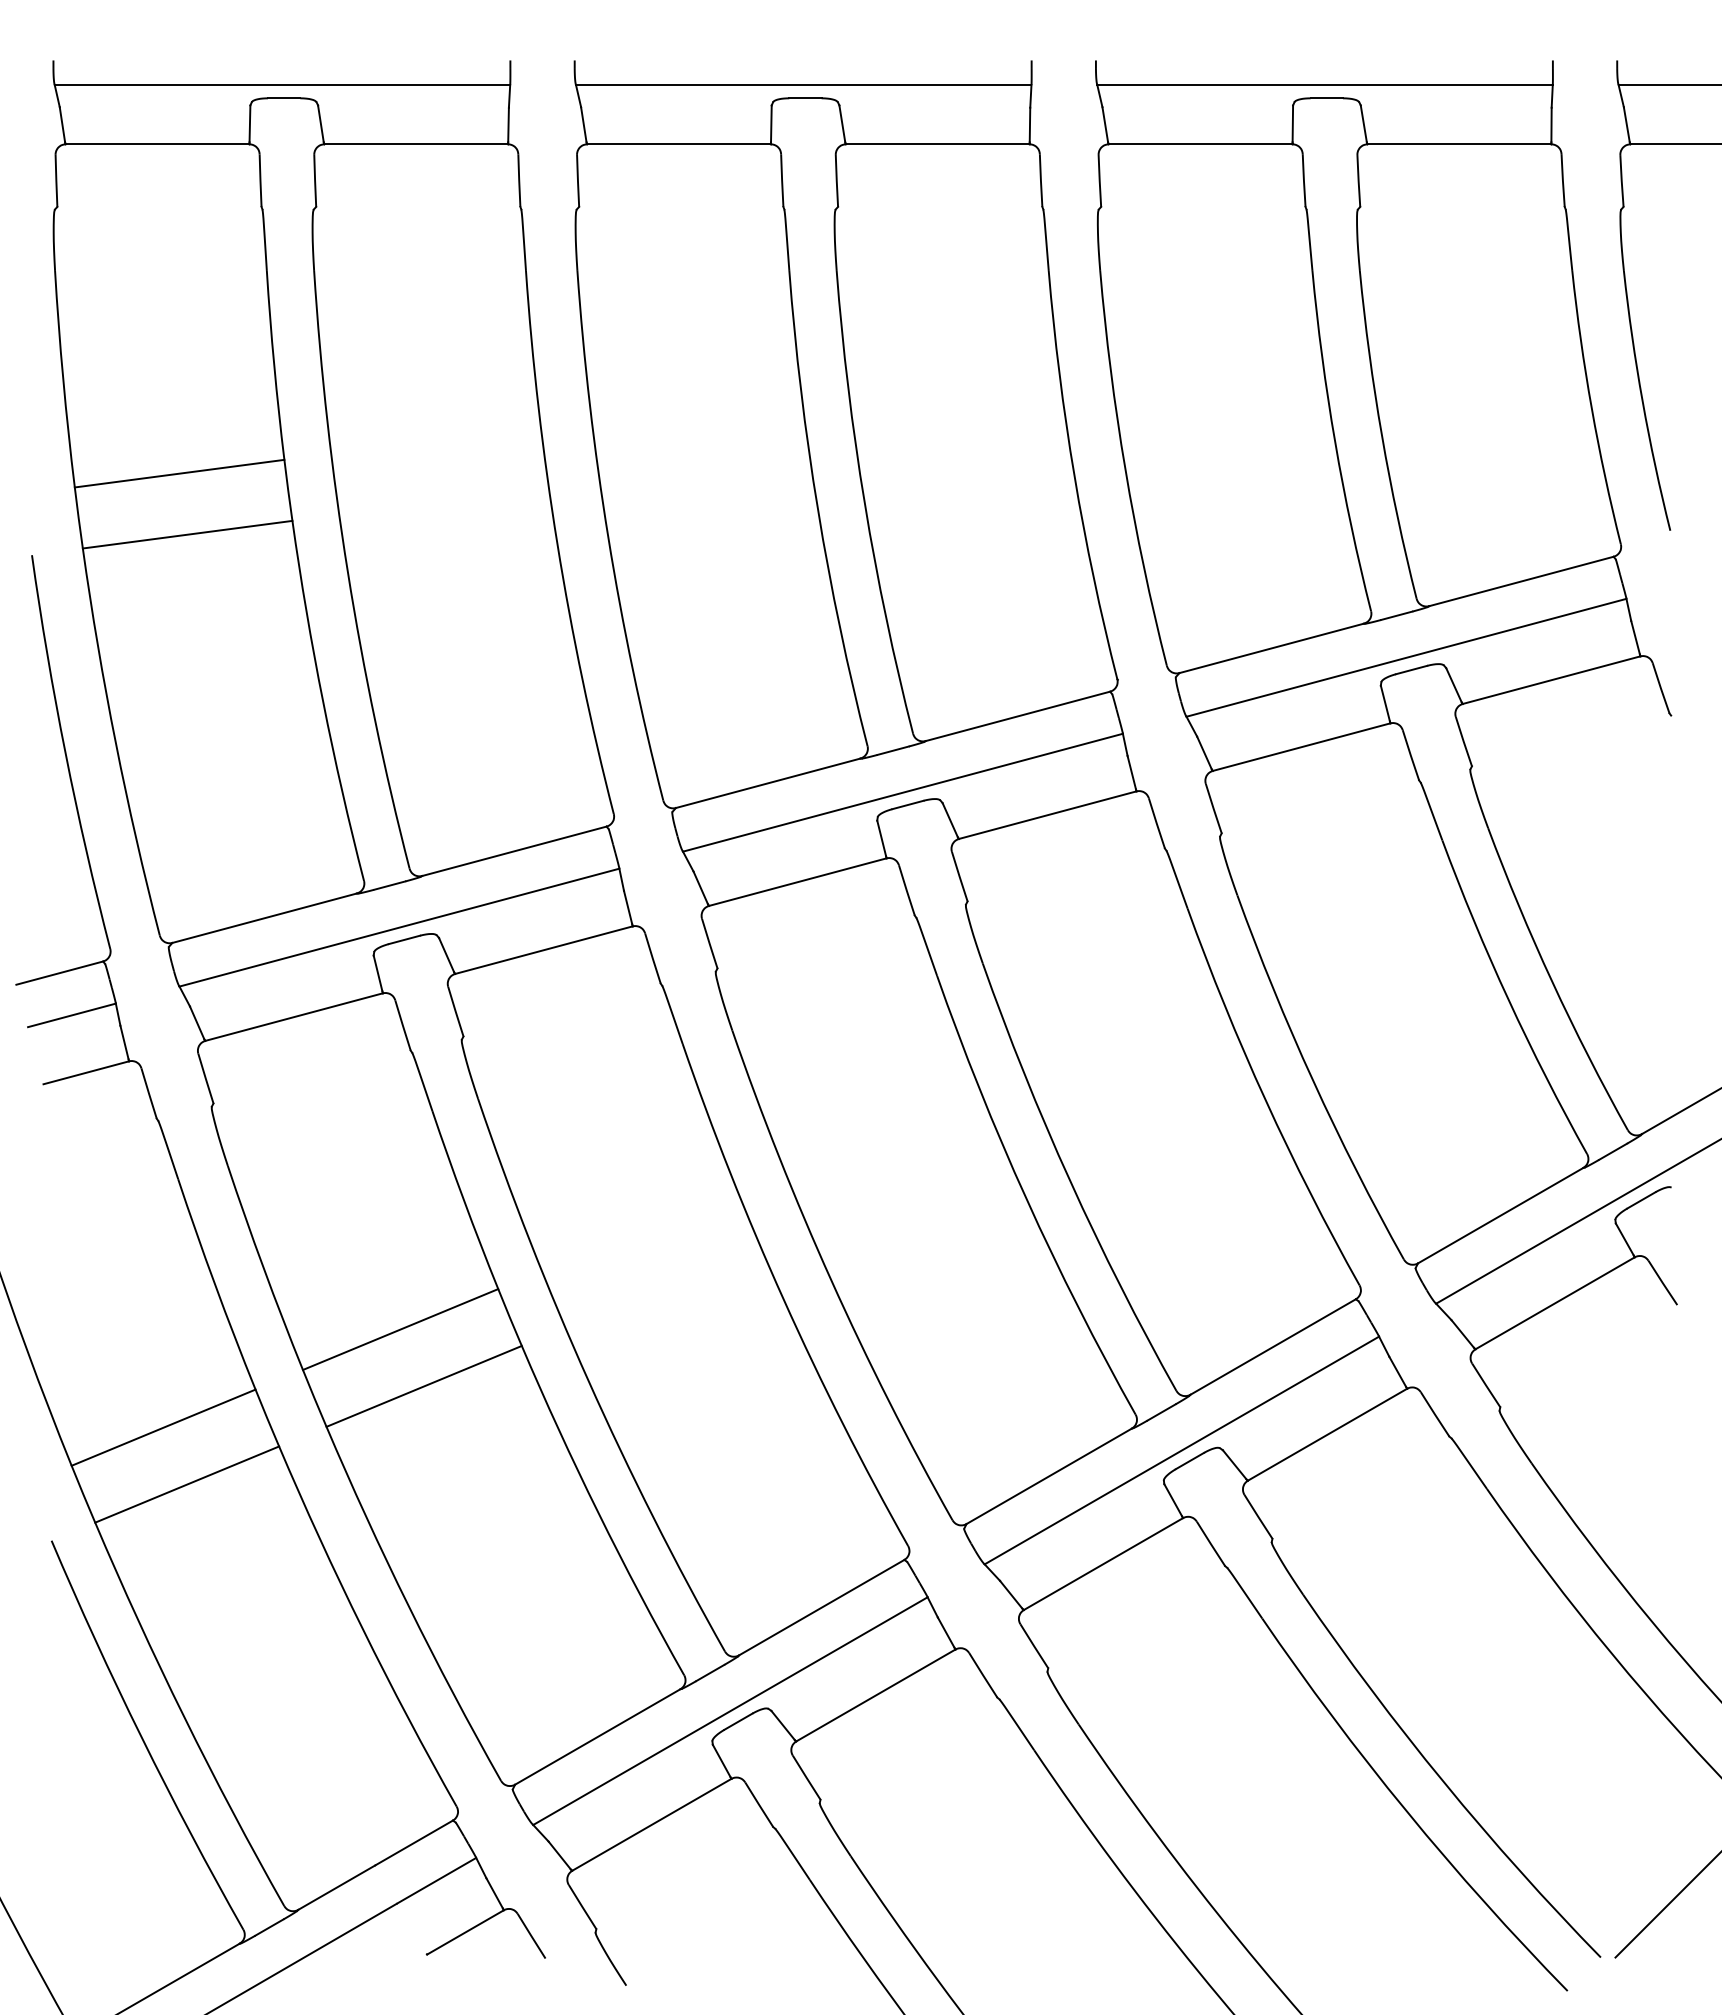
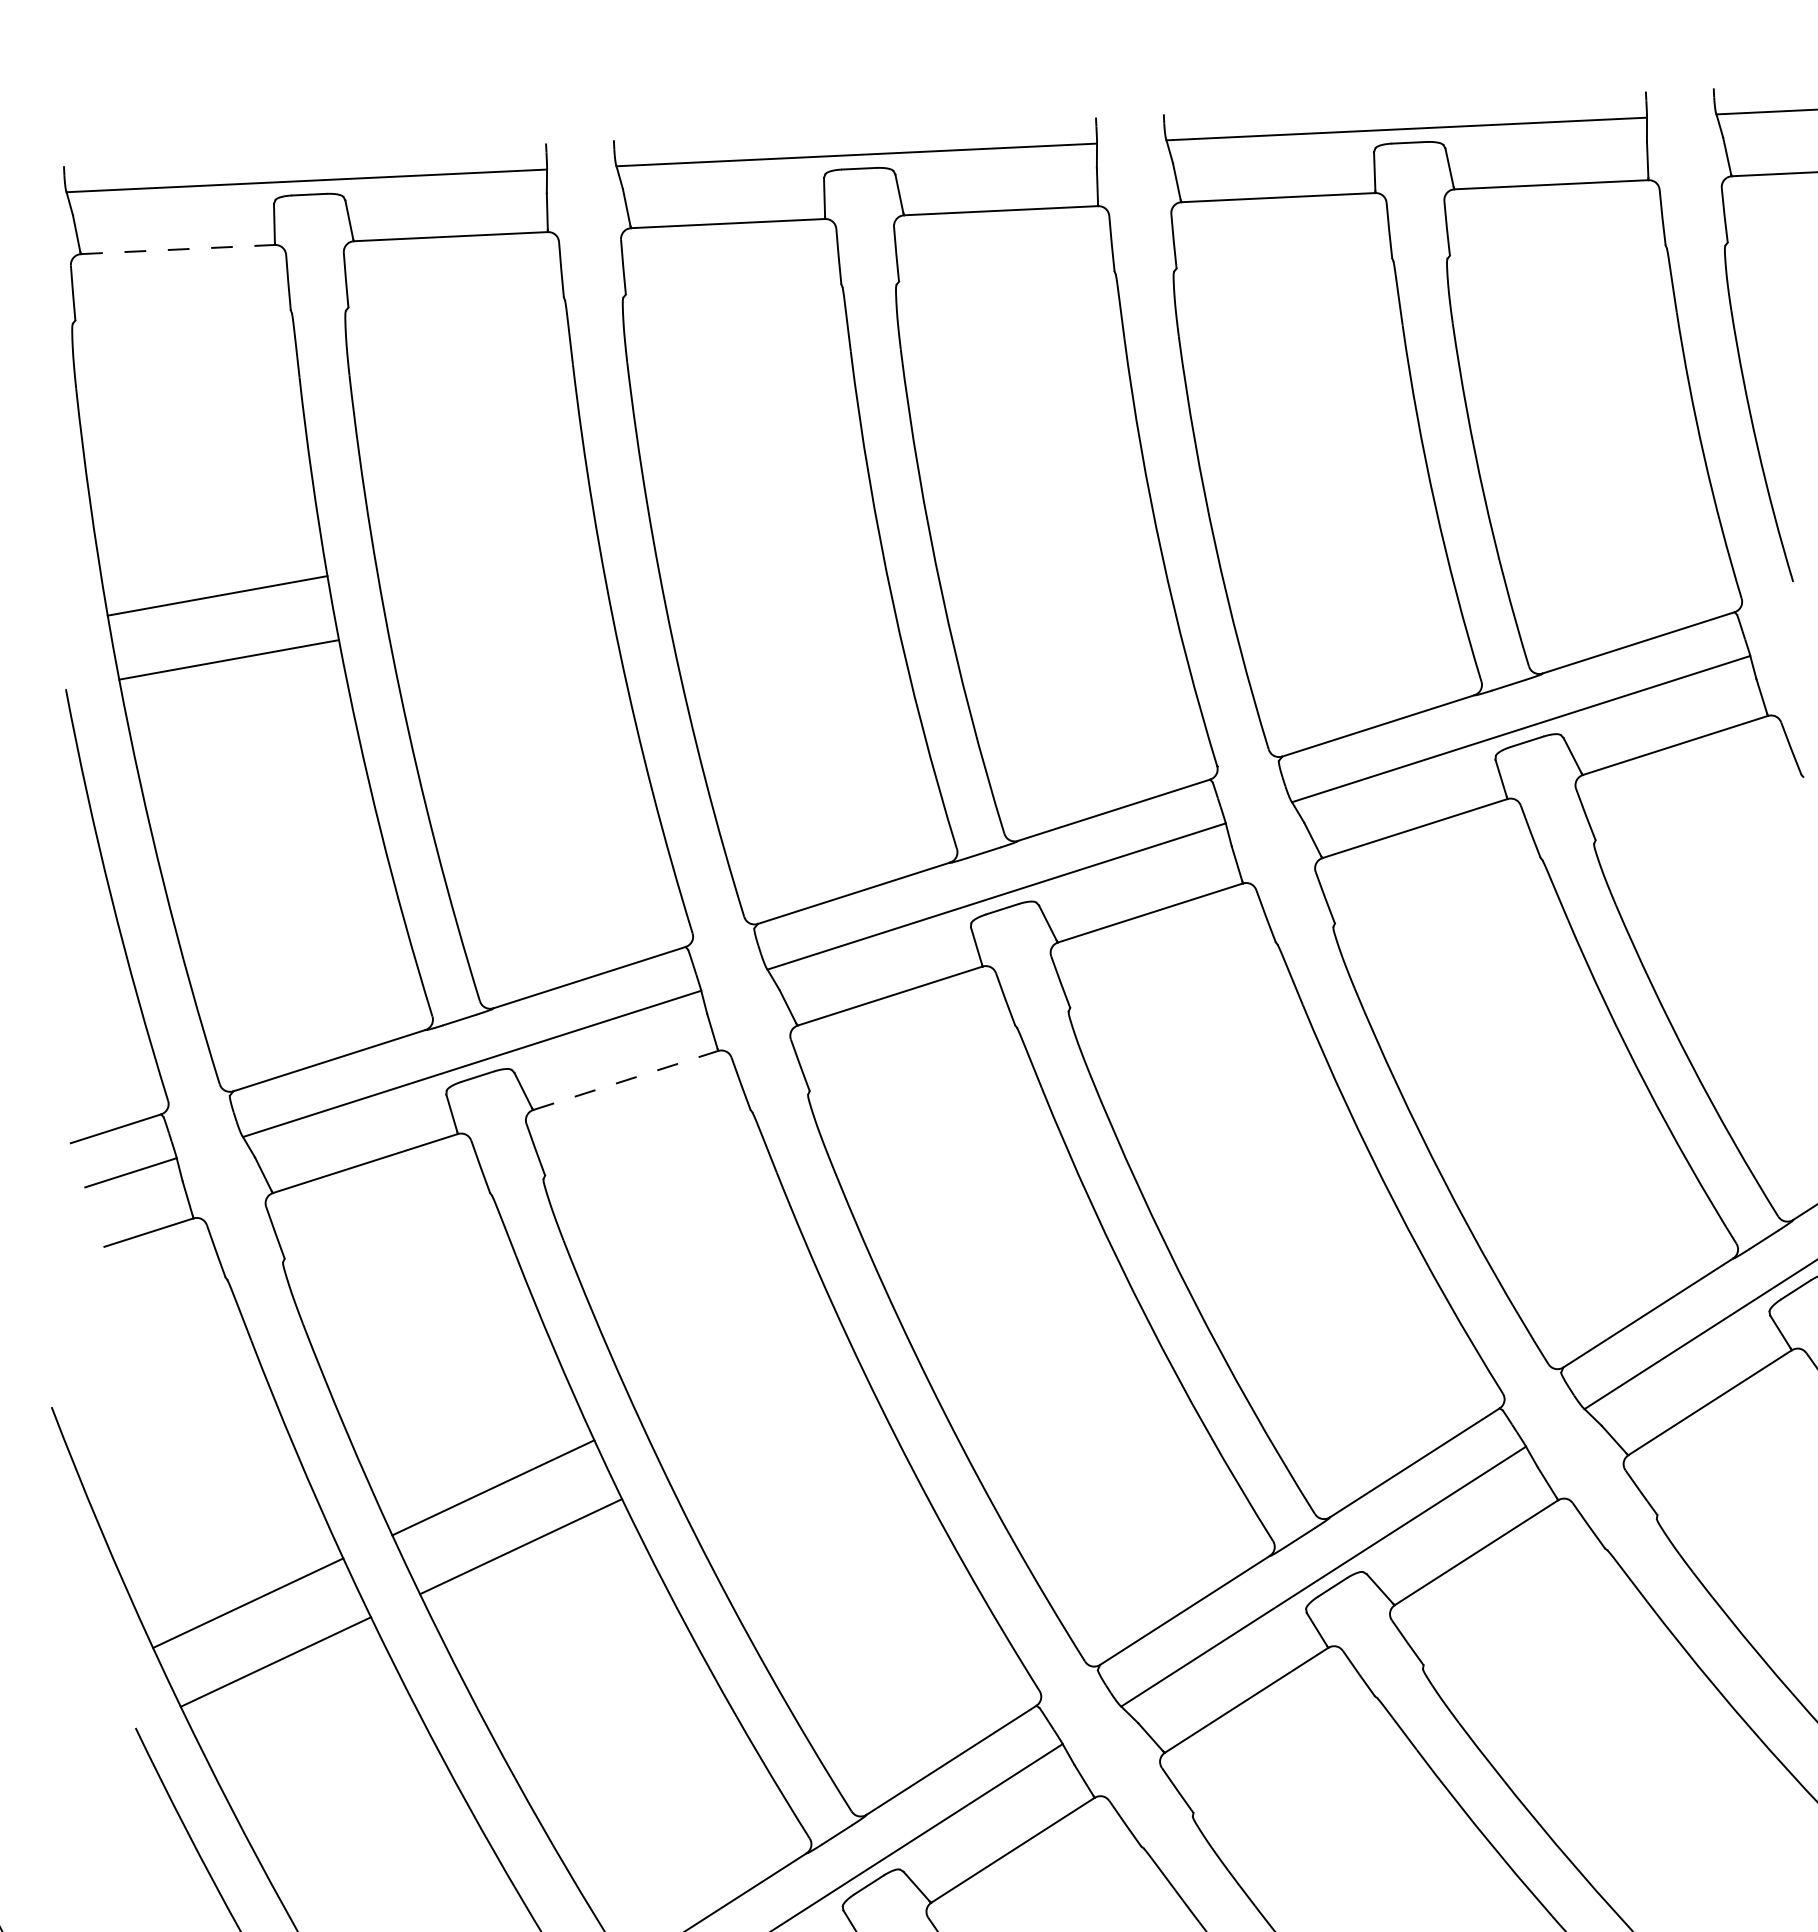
line: (157, 144) -> (177, 249), solid -> dashed
line: (544, 950) -> (626, 1080), solid -> dashed

